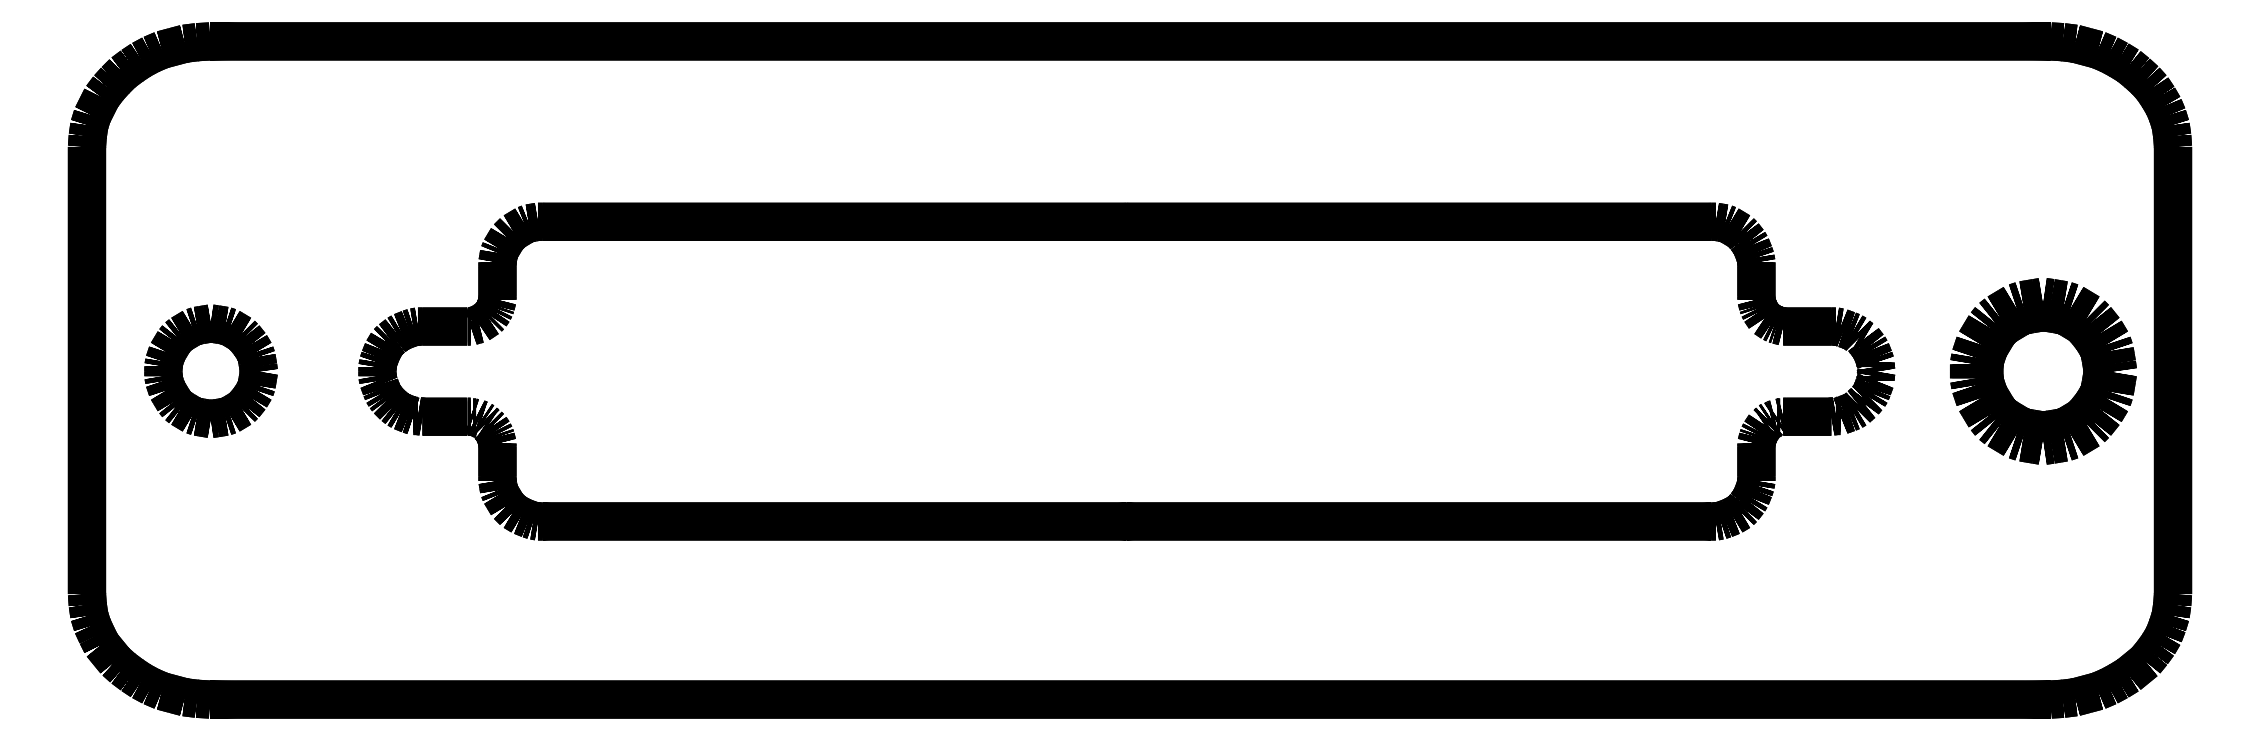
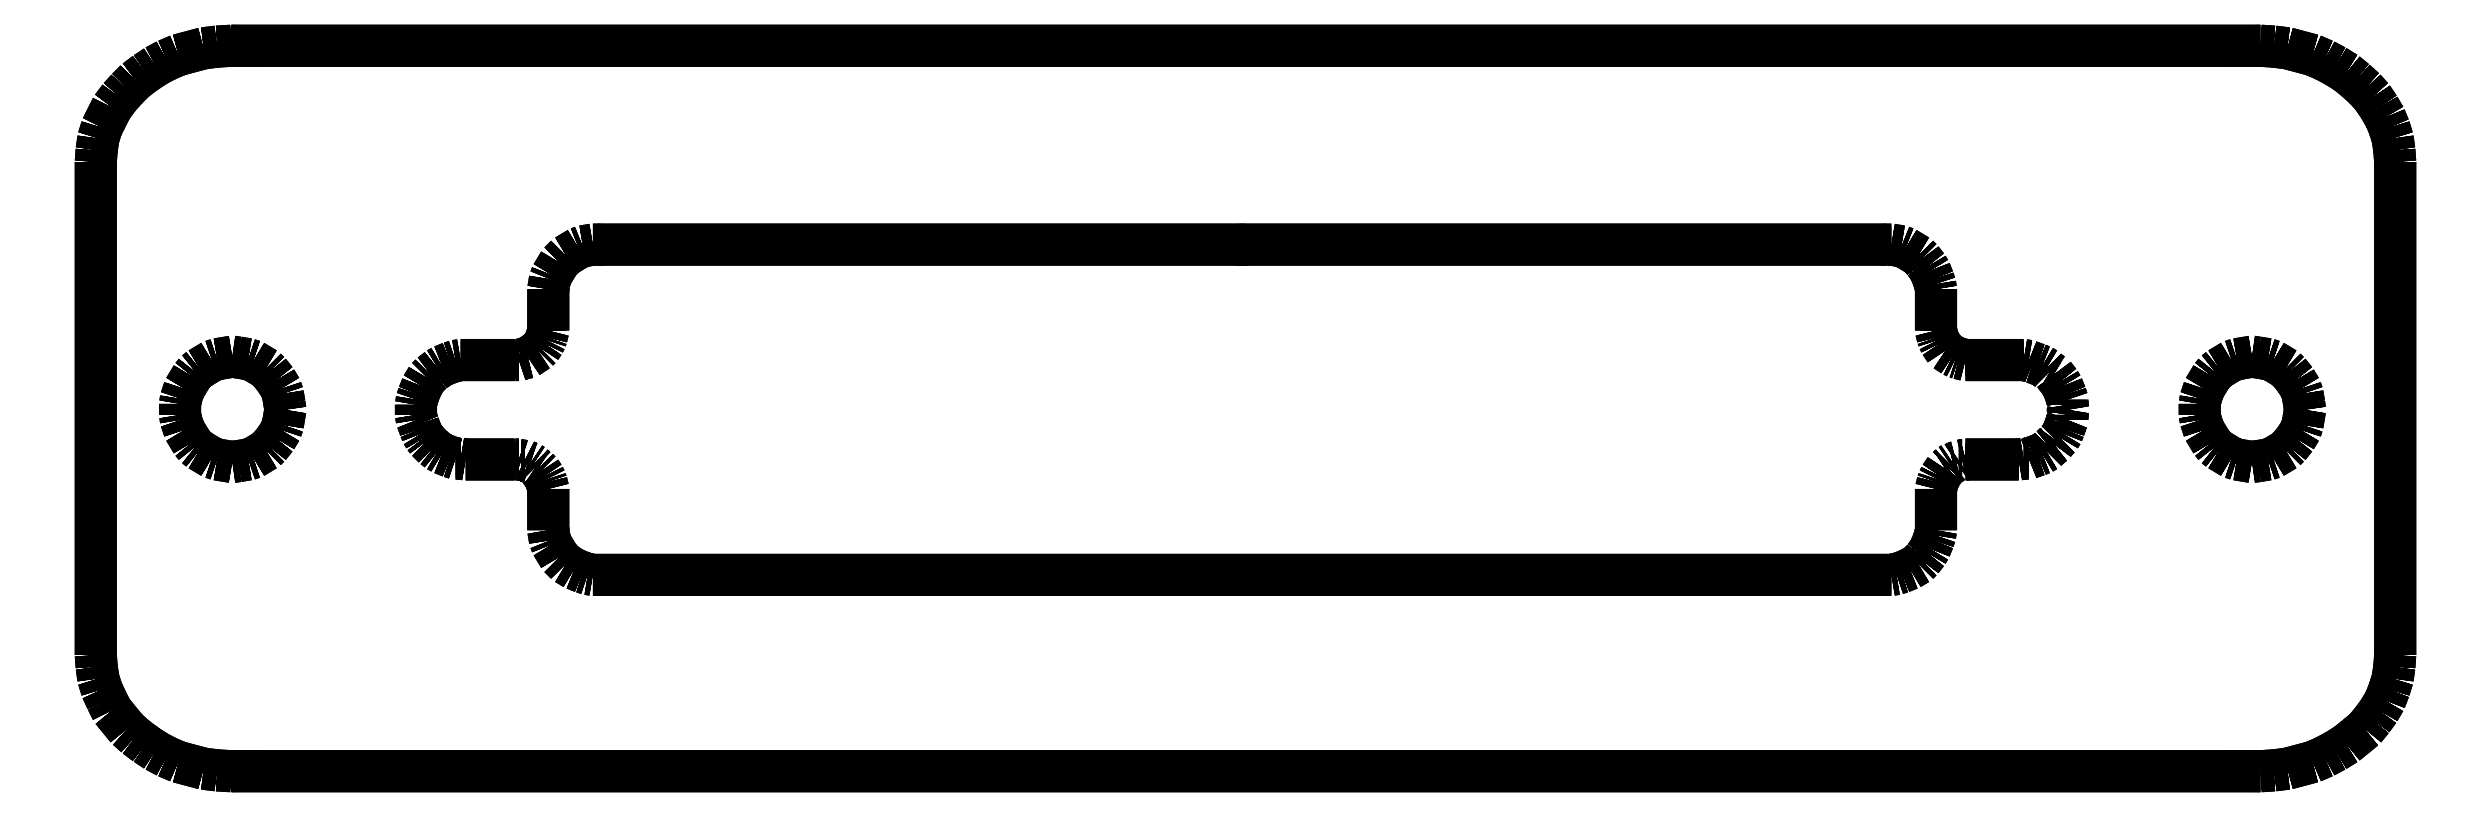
part: (2042, 370) -> (2251, 408), size x0.71

